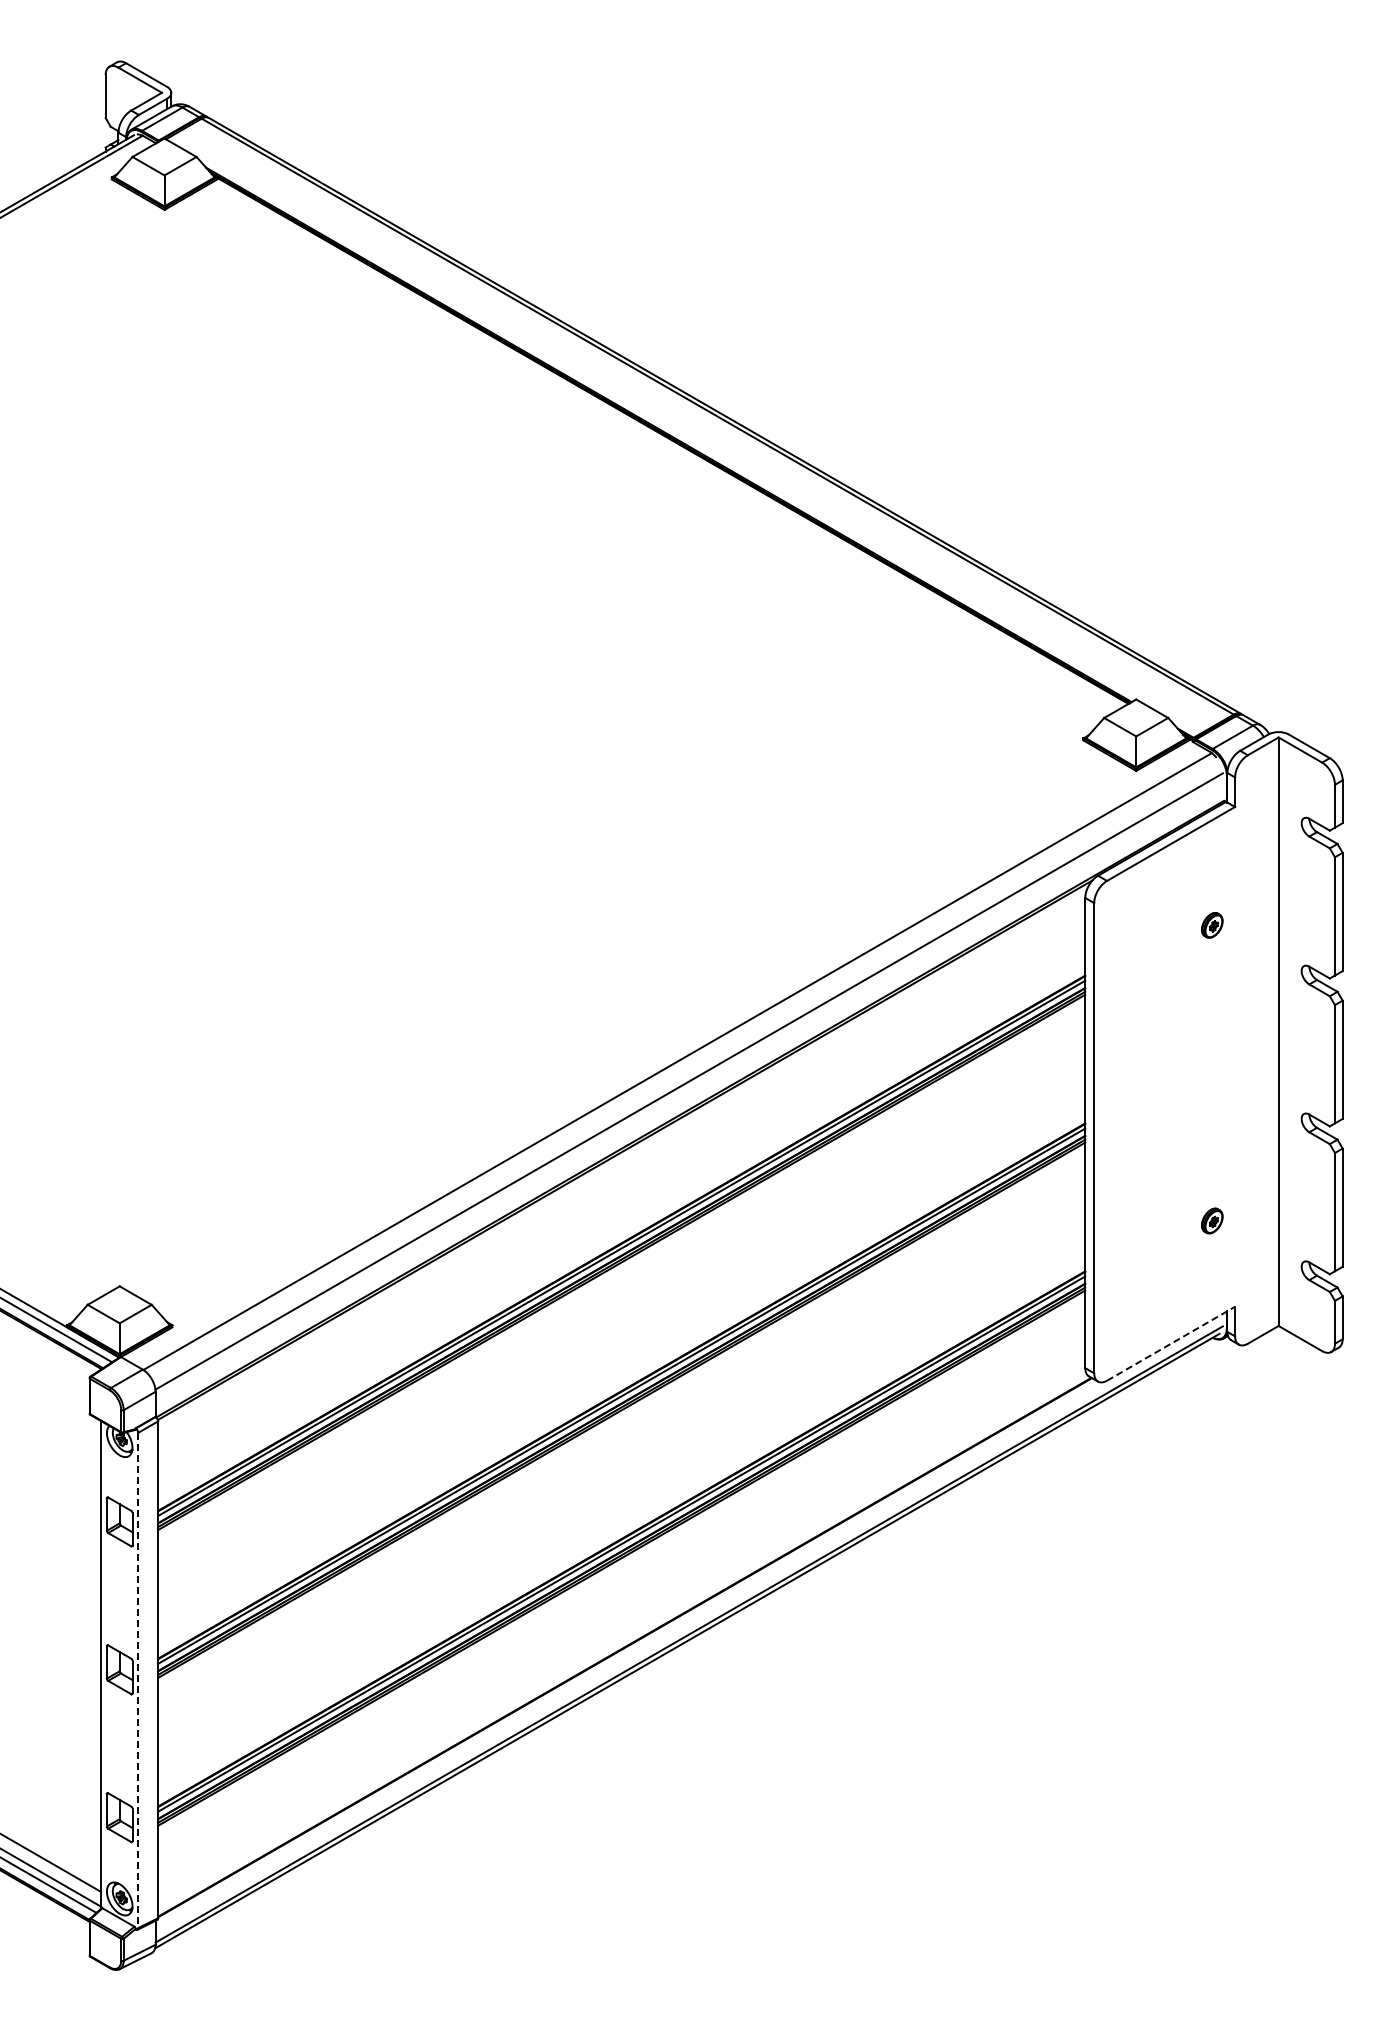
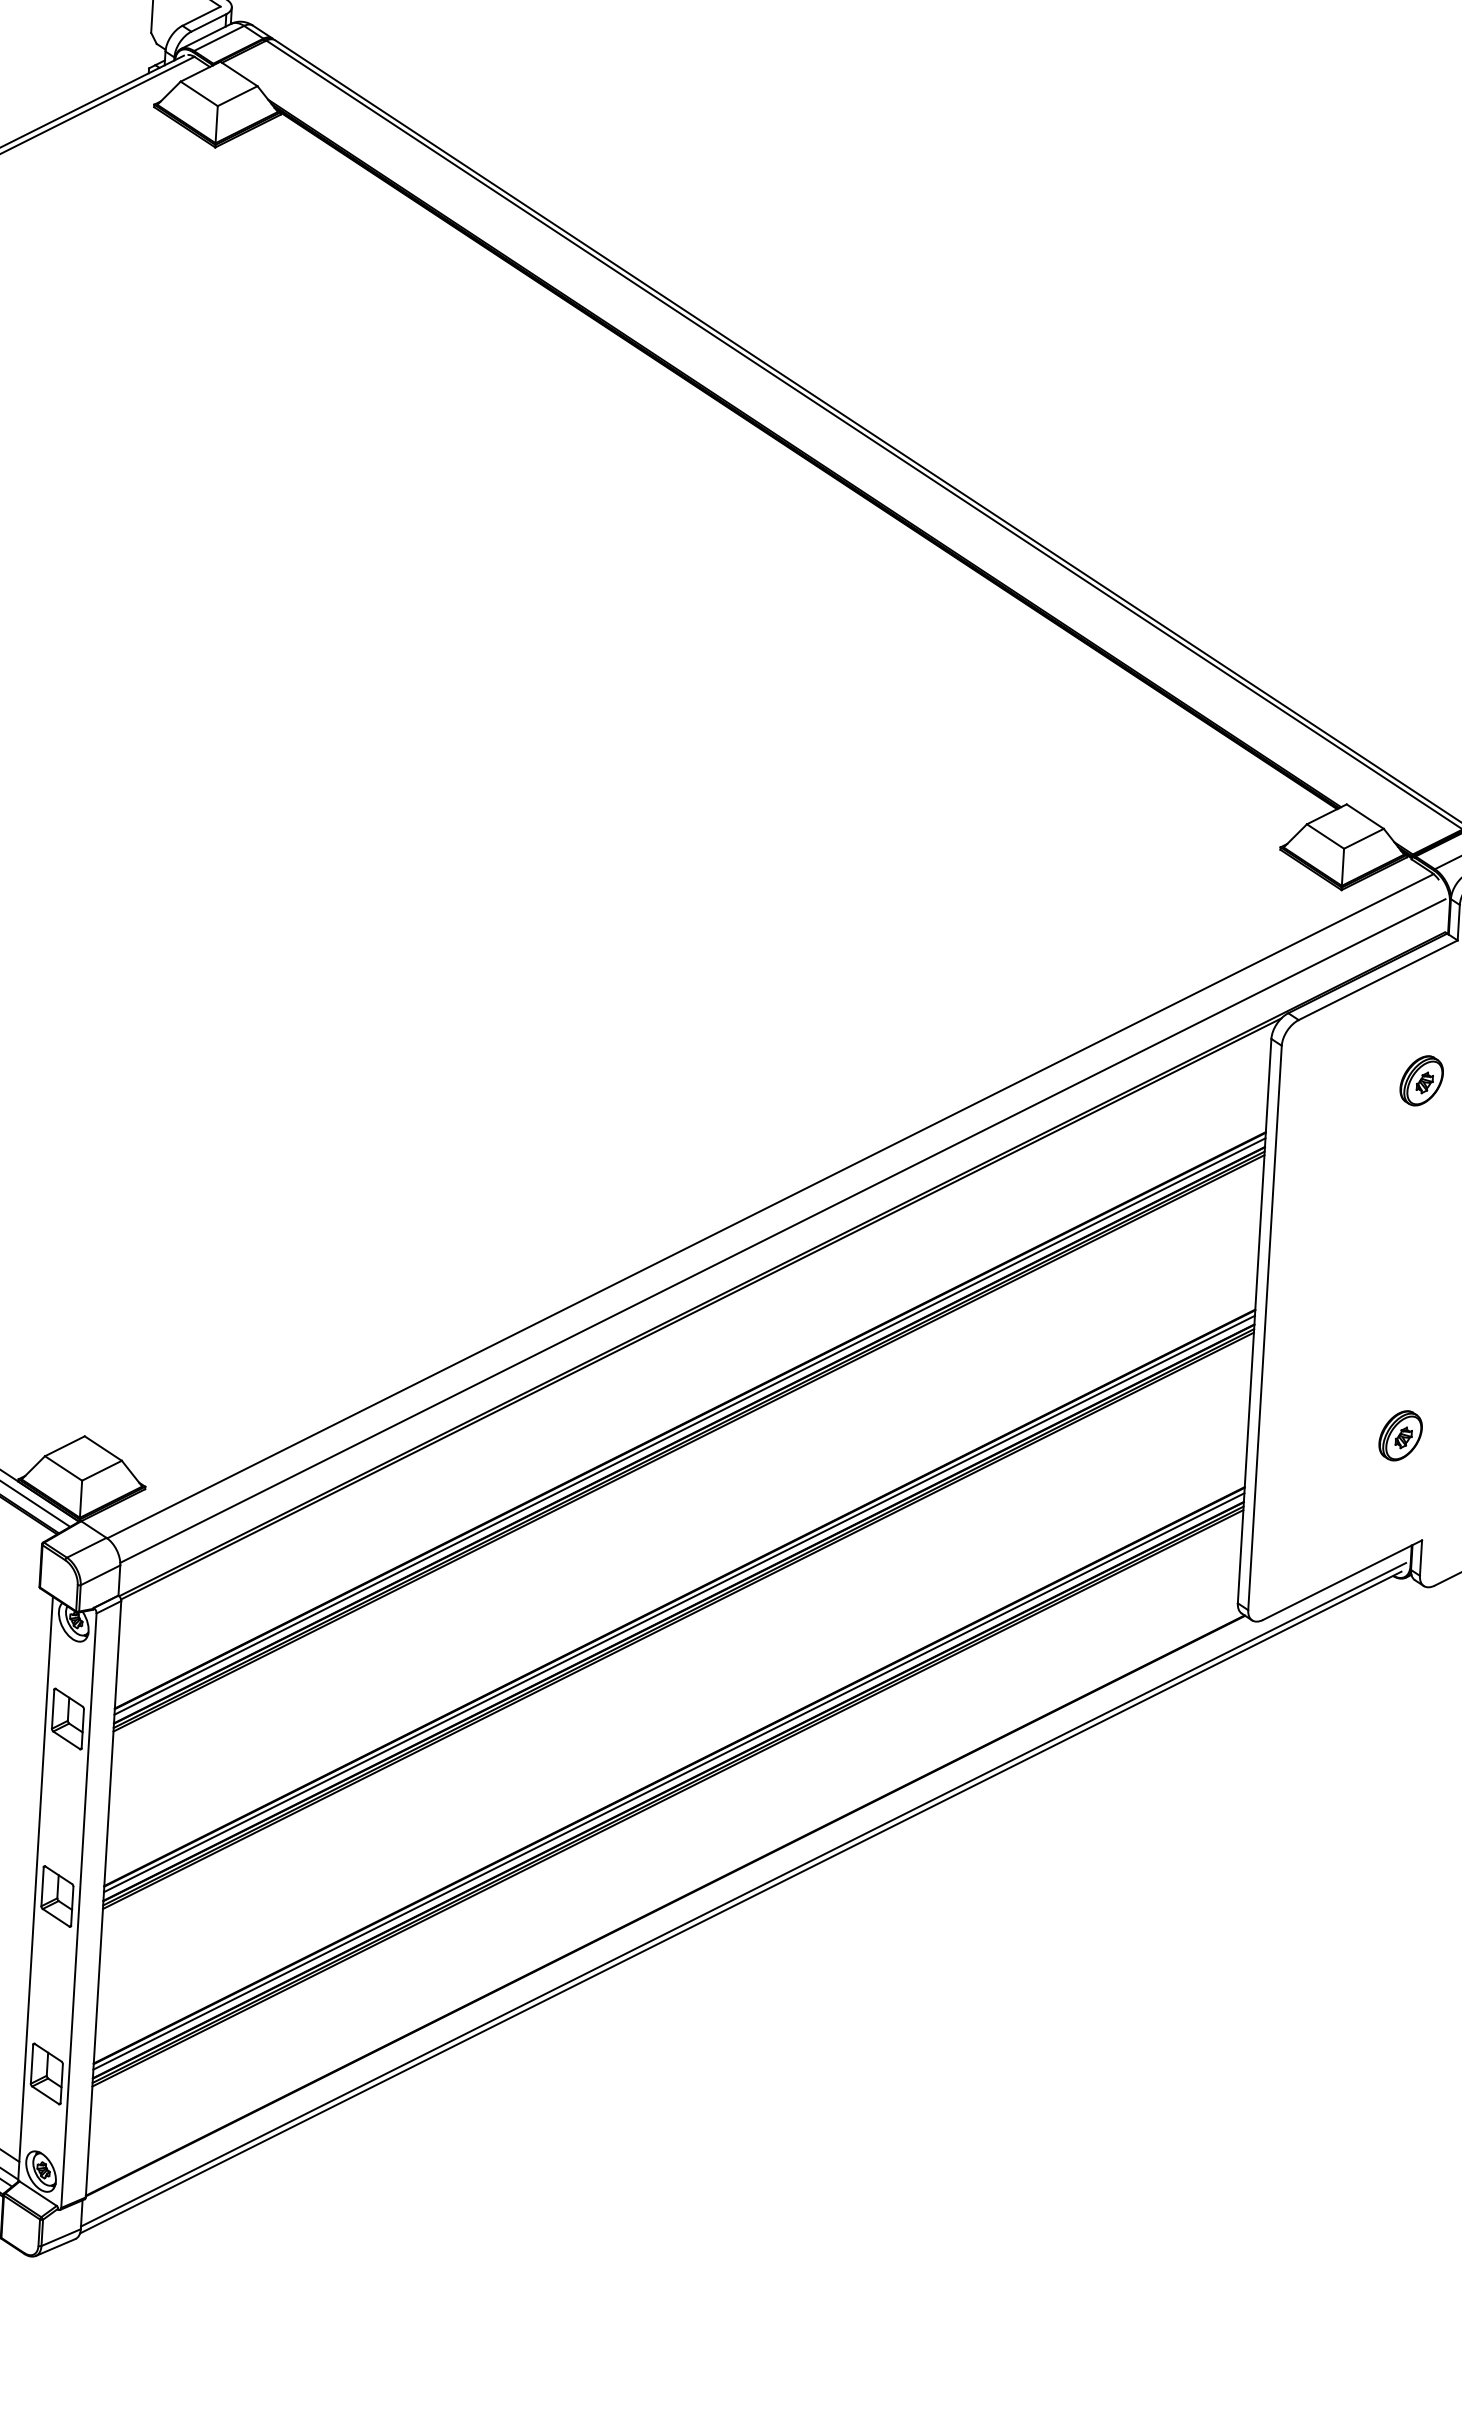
part: (1212, 925) -> (1422, 1081), size x1.67
part: (1212, 1220) -> (1401, 1435), size x1.67
line: (1171, 1343) -> (1343, 1579), dashed -> solid
line: (138, 1680) -> (79, 1910), dashed -> solid

